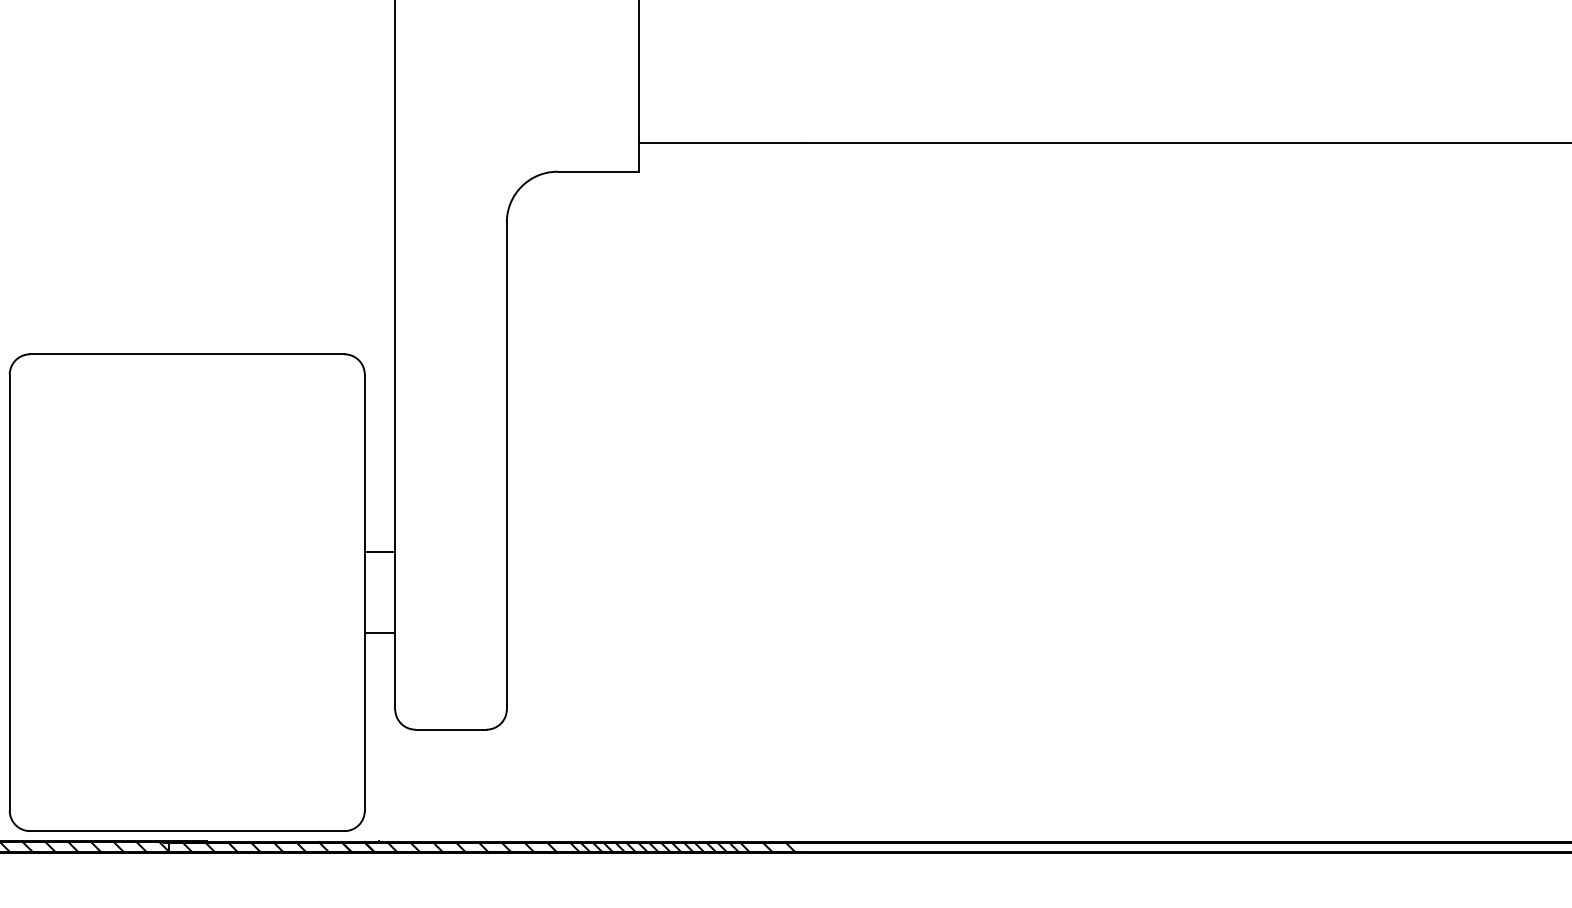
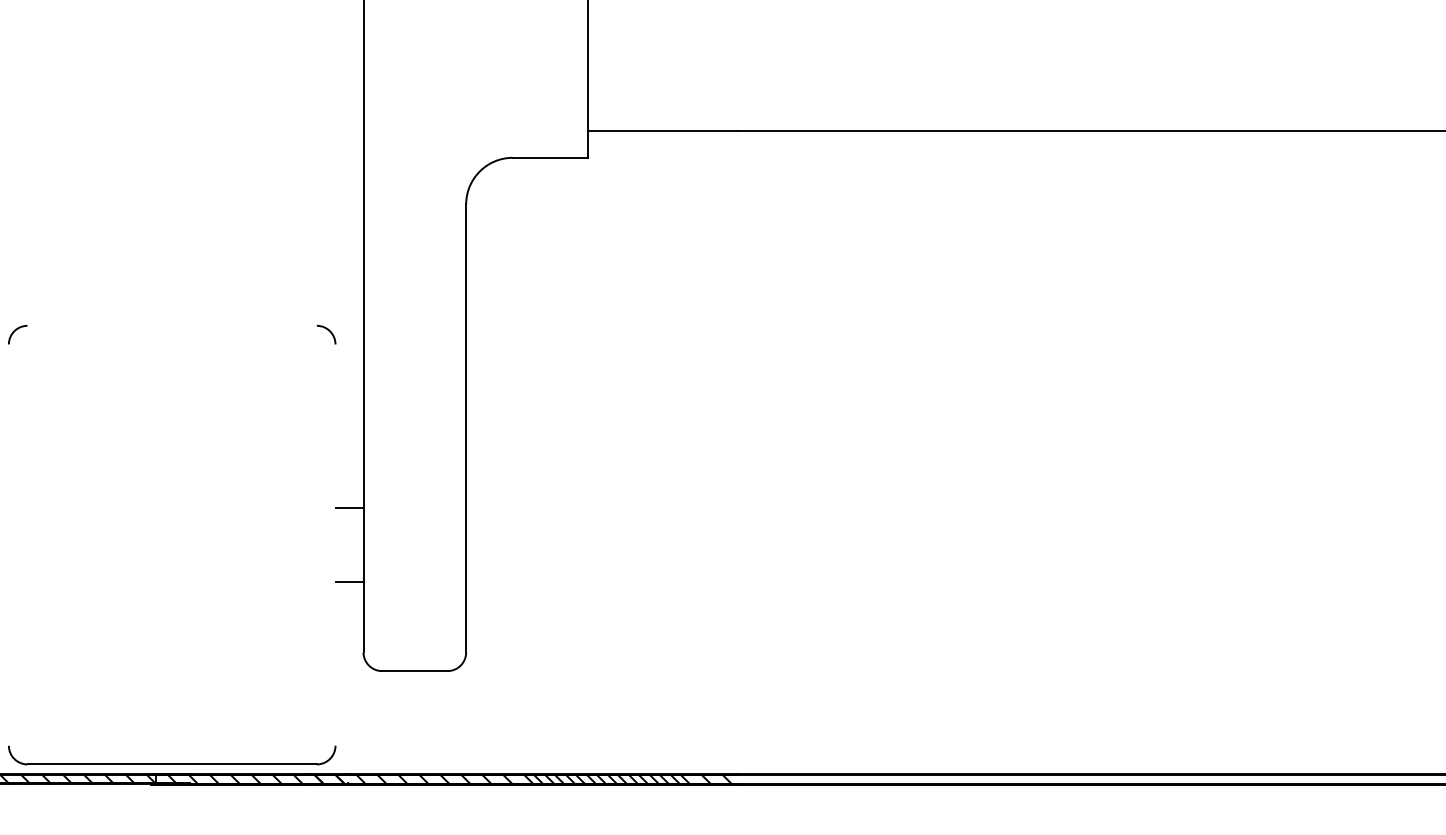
line: (186, 353) -> (171, 325), removed
line: (9, 592) -> (8, 544), removed
line: (364, 592) -> (335, 544), removed

